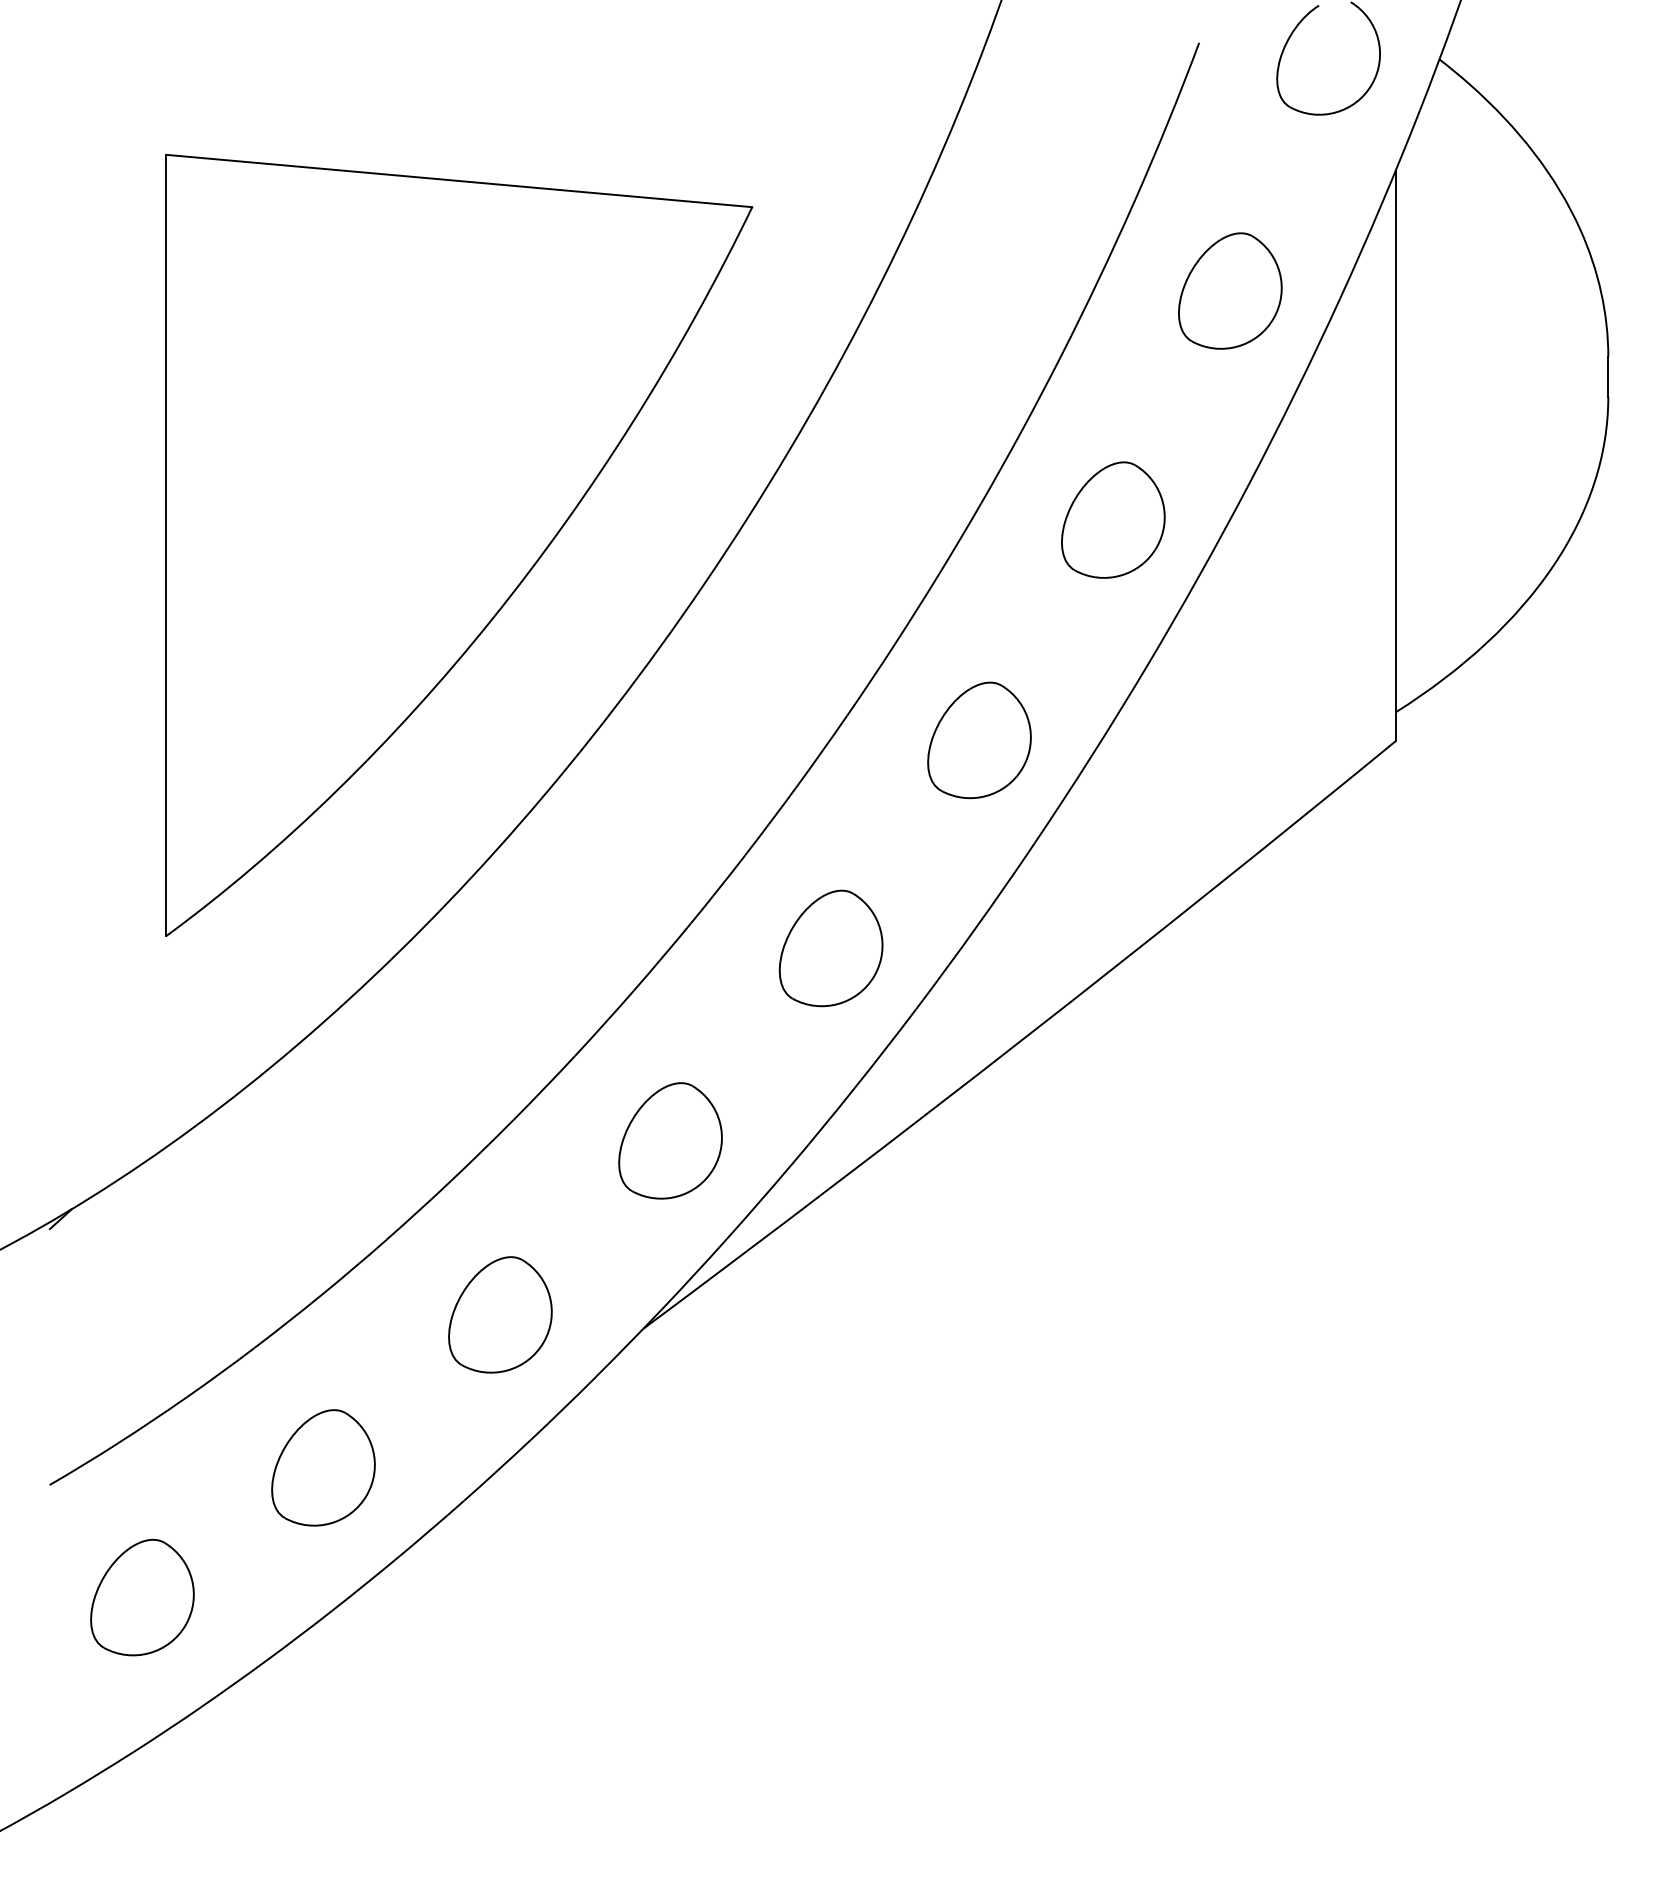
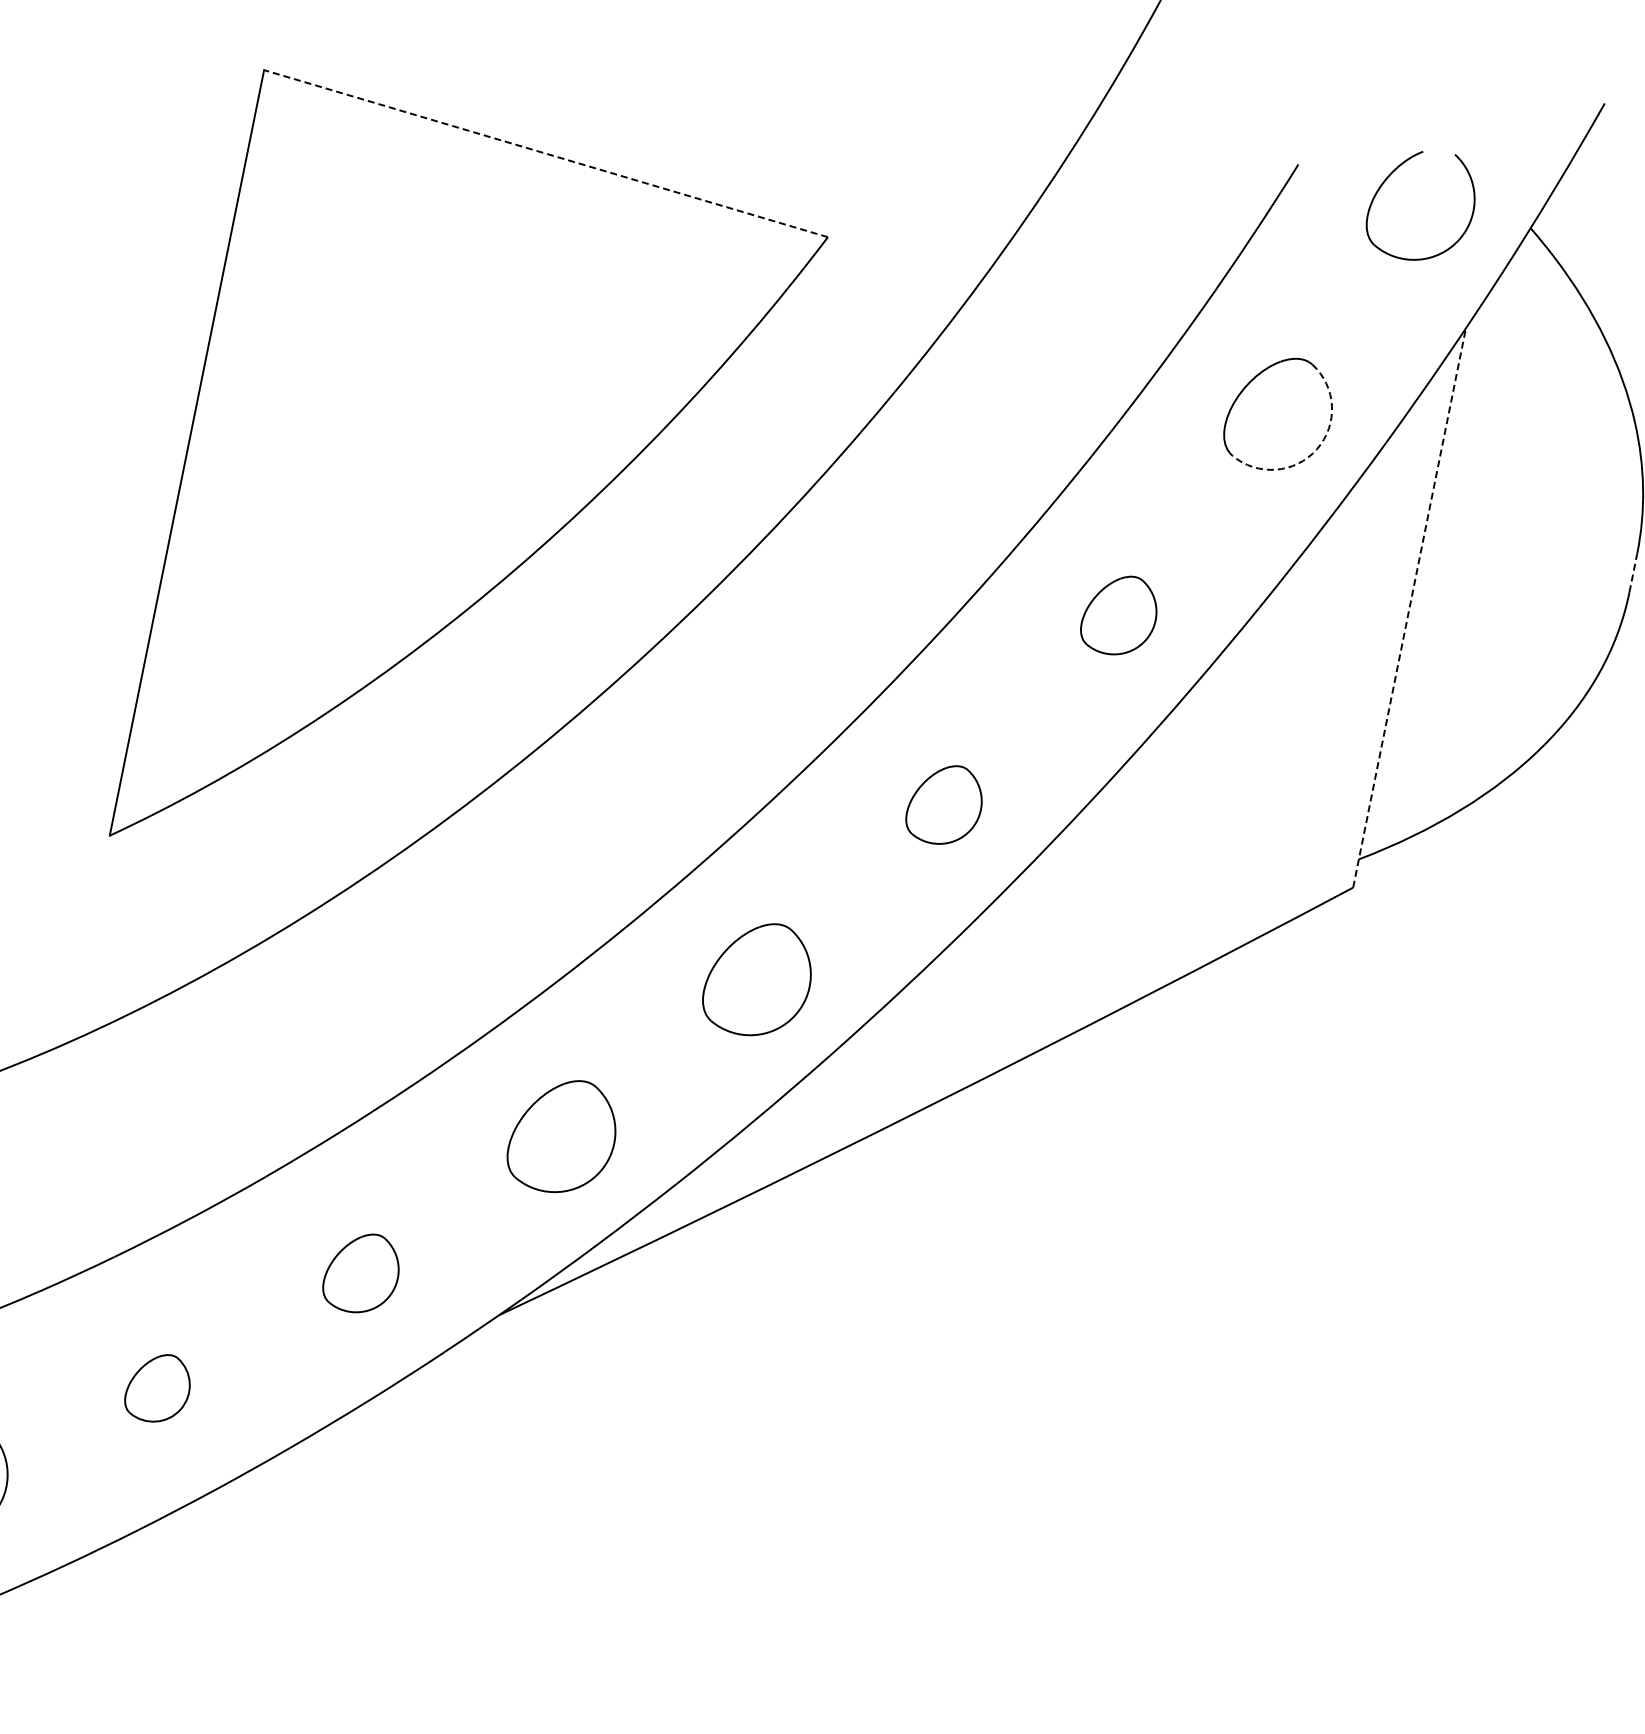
line: (458, 180) -> (545, 152), solid -> dashed
arc: (1273, 318) -> (1316, 449), solid -> dashed
line: (1608, 376) -> (1633, 572), solid -> dashed
line: (1395, 455) -> (1409, 607), solid -> dashed
part: (1113, 519) -> (1120, 614), size x0.7
part: (979, 740) -> (945, 804), size x0.7
part: (500, 1314) -> (362, 1272), size x0.7
part: (323, 1467) -> (158, 1387), size x0.6

